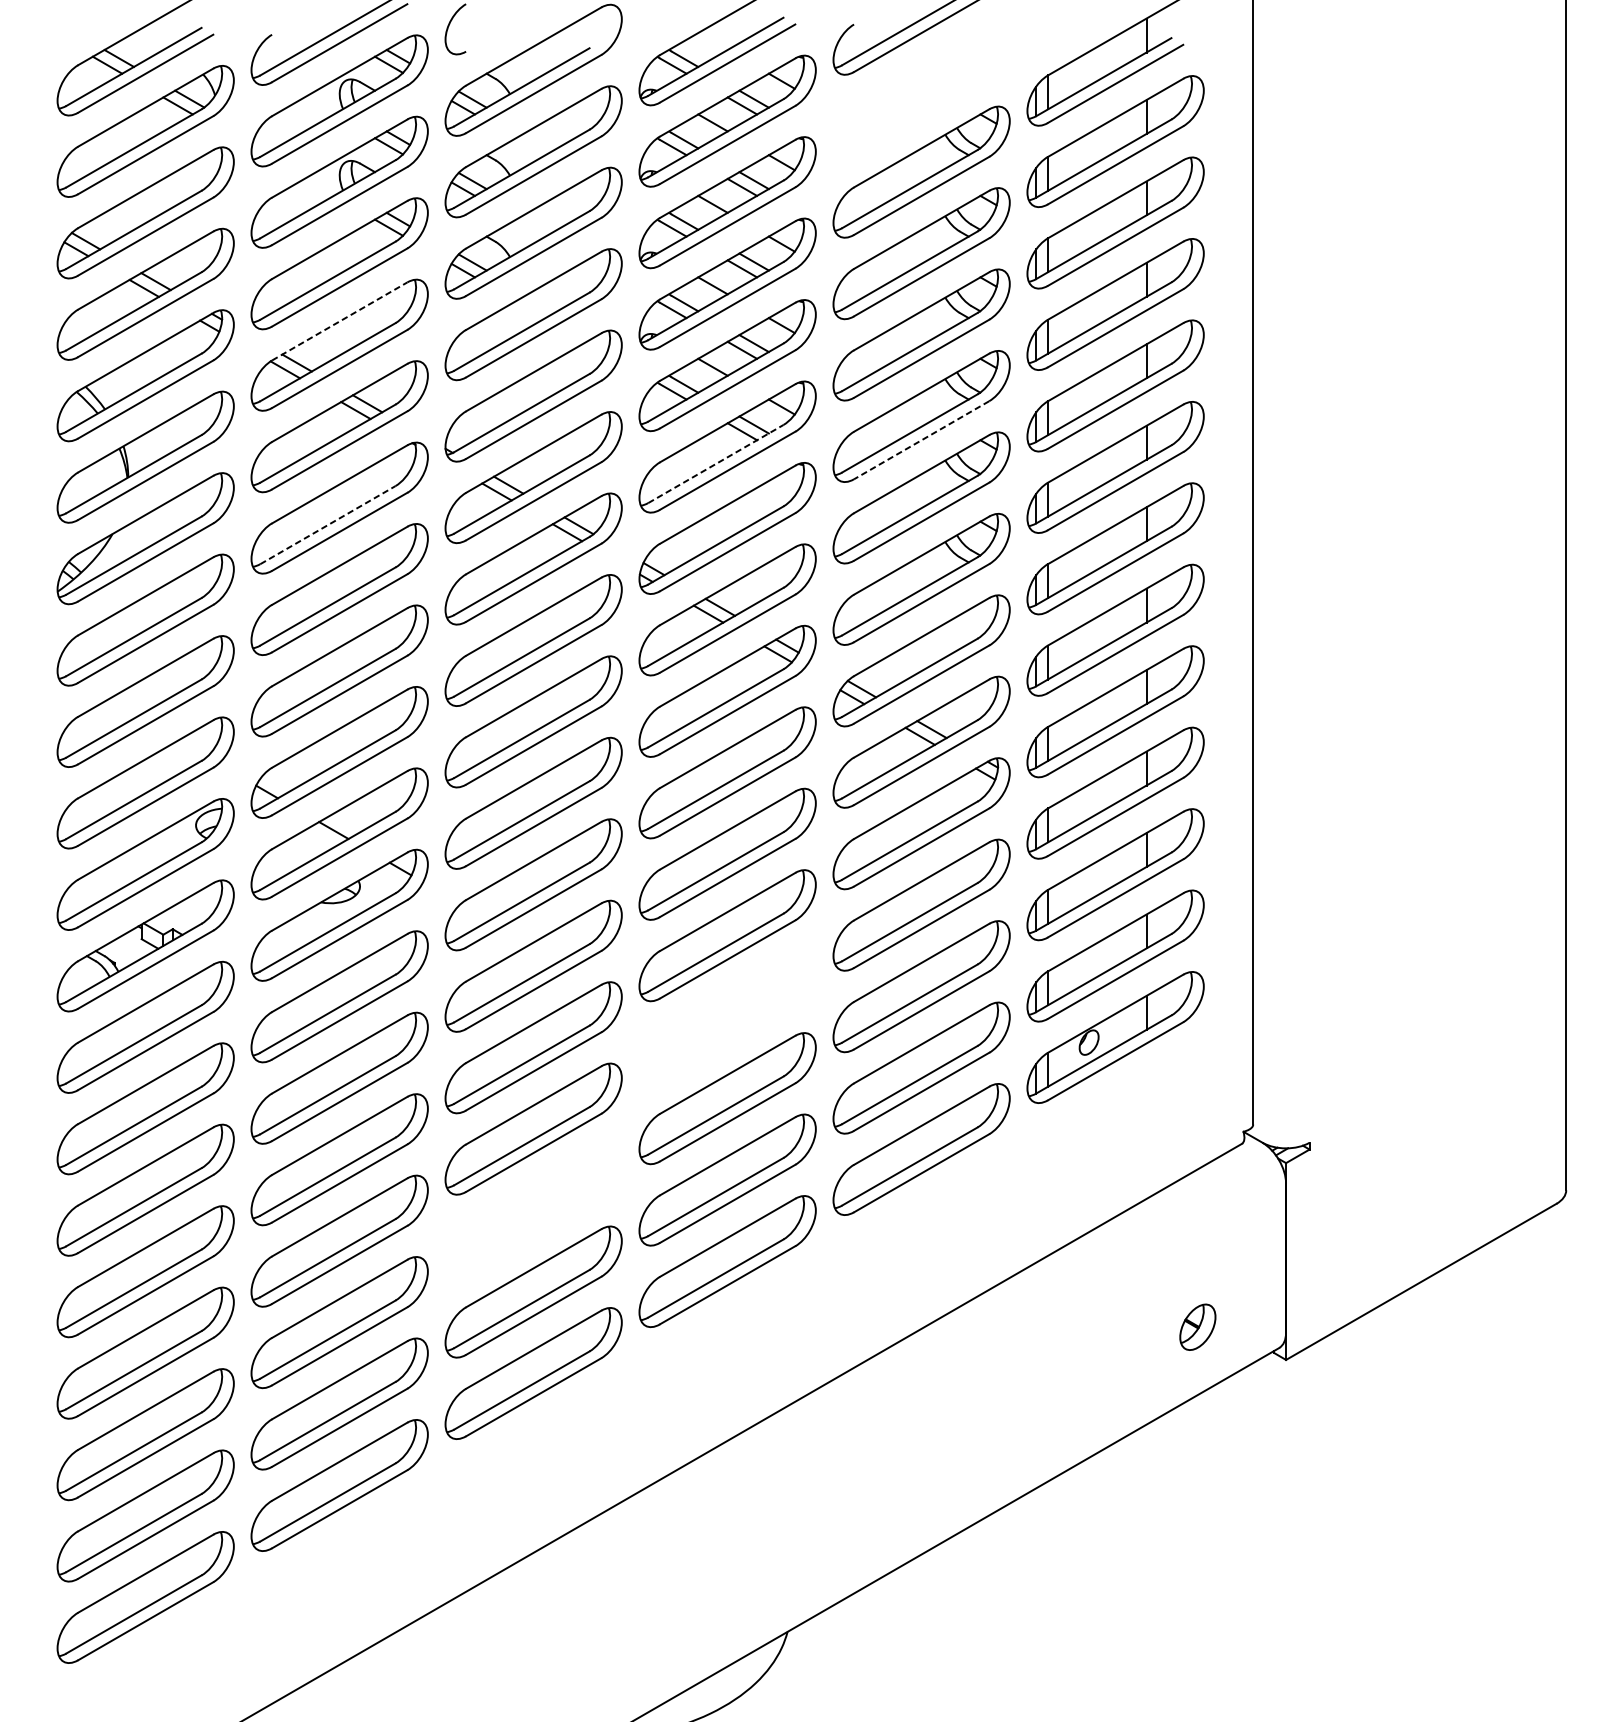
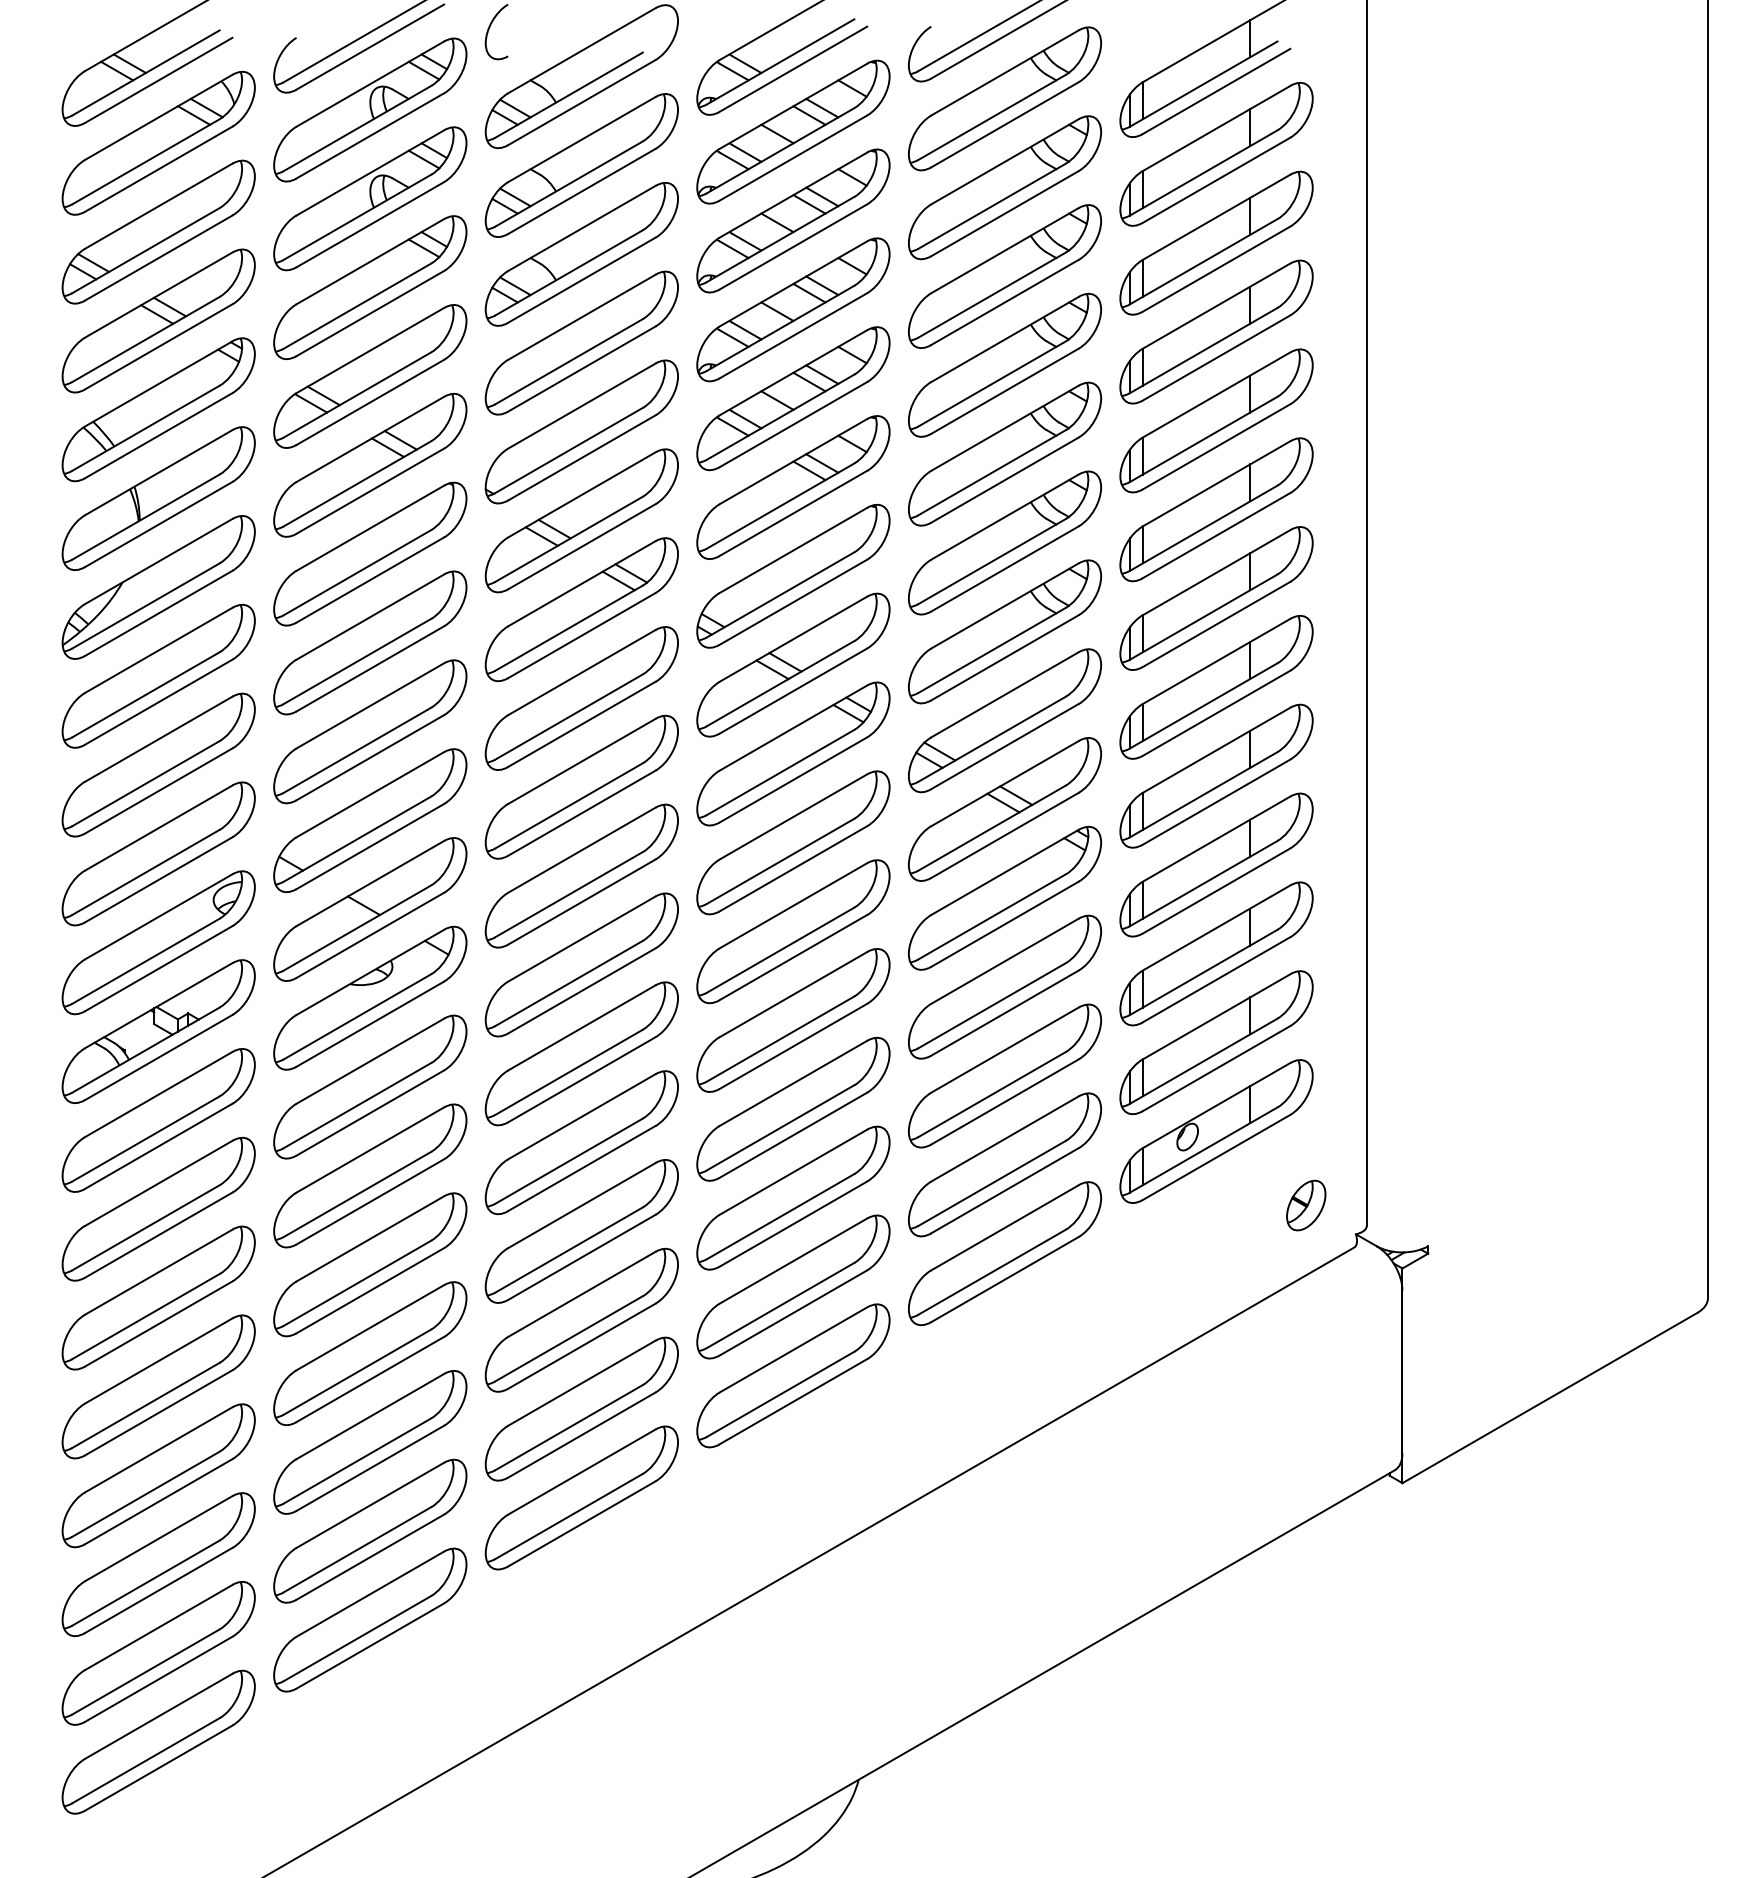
part: (921, 90) -> (1004, 98), added
line: (339, 321) -> (370, 350), dashed -> solid
line: (921, 440) -> (1004, 480), dashed -> solid
line: (716, 463) -> (781, 505), dashed -> solid
line: (327, 524) -> (357, 572), dashed -> solid
part: (727, 1016) -> (793, 1108), added
part: (533, 1209) -> (581, 1319), added
part: (1198, 1327) -> (1306, 1205), moved

